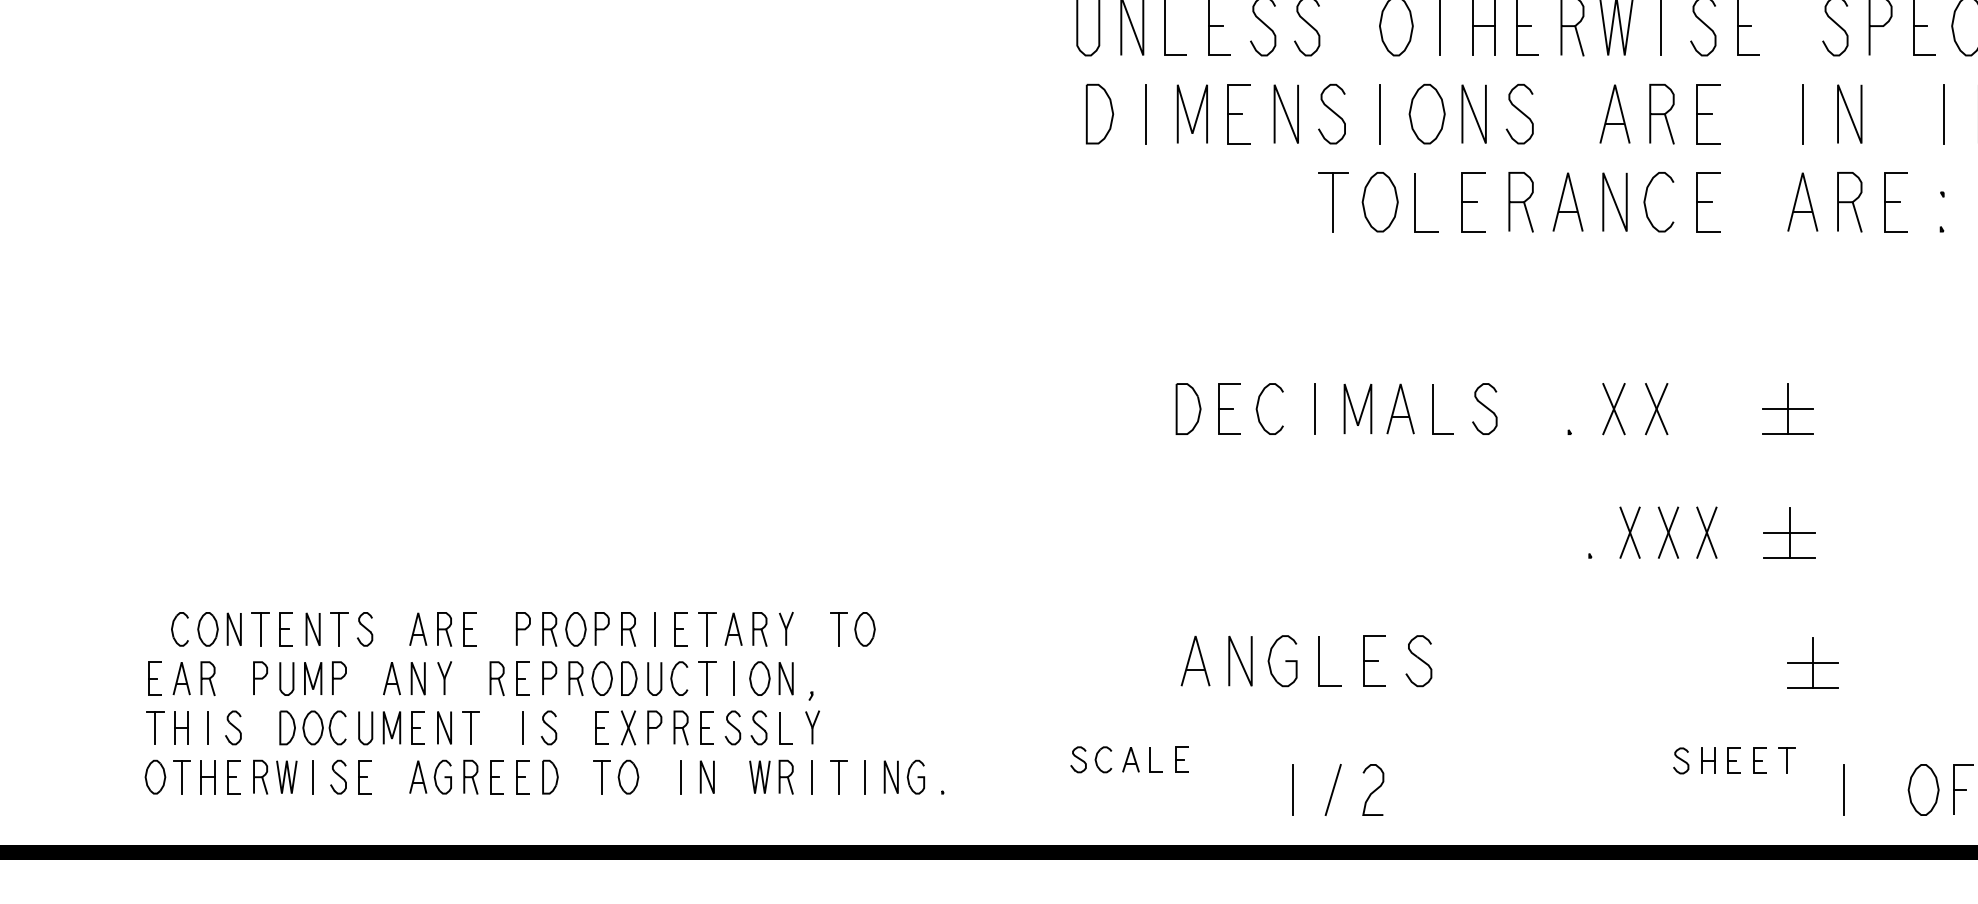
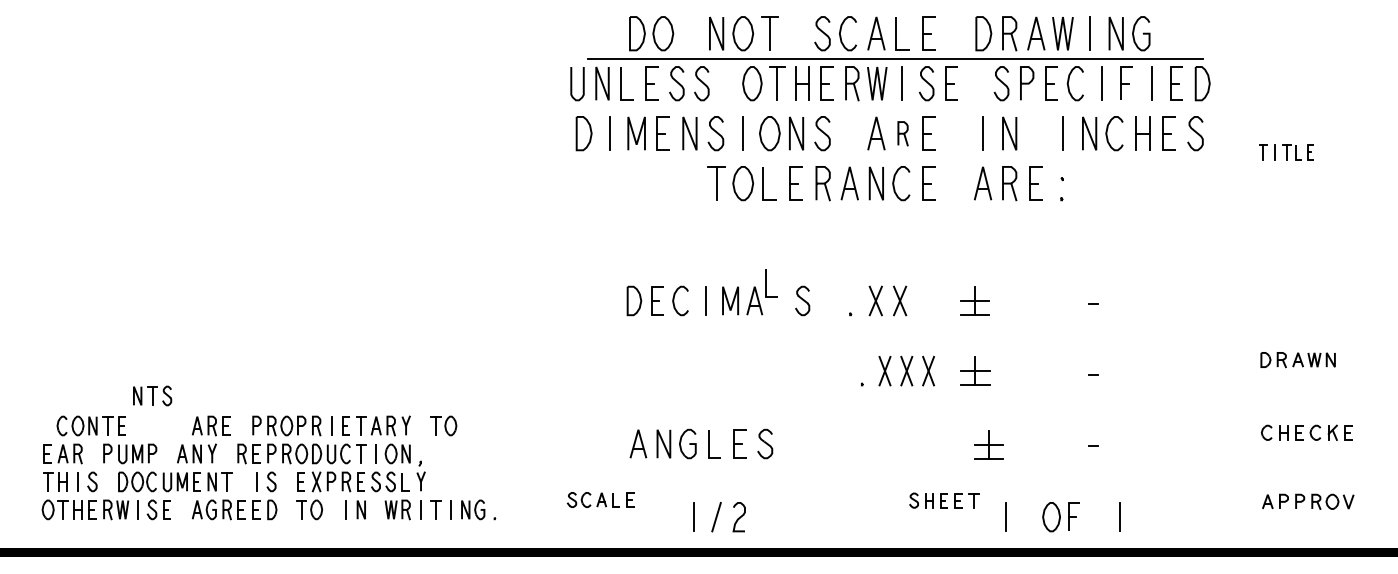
part: (1660, 113) -> (902, 133), size x0.7
line: (1433, 409) -> (766, 283), moved
part: (339, 628) -> (152, 395), moved

